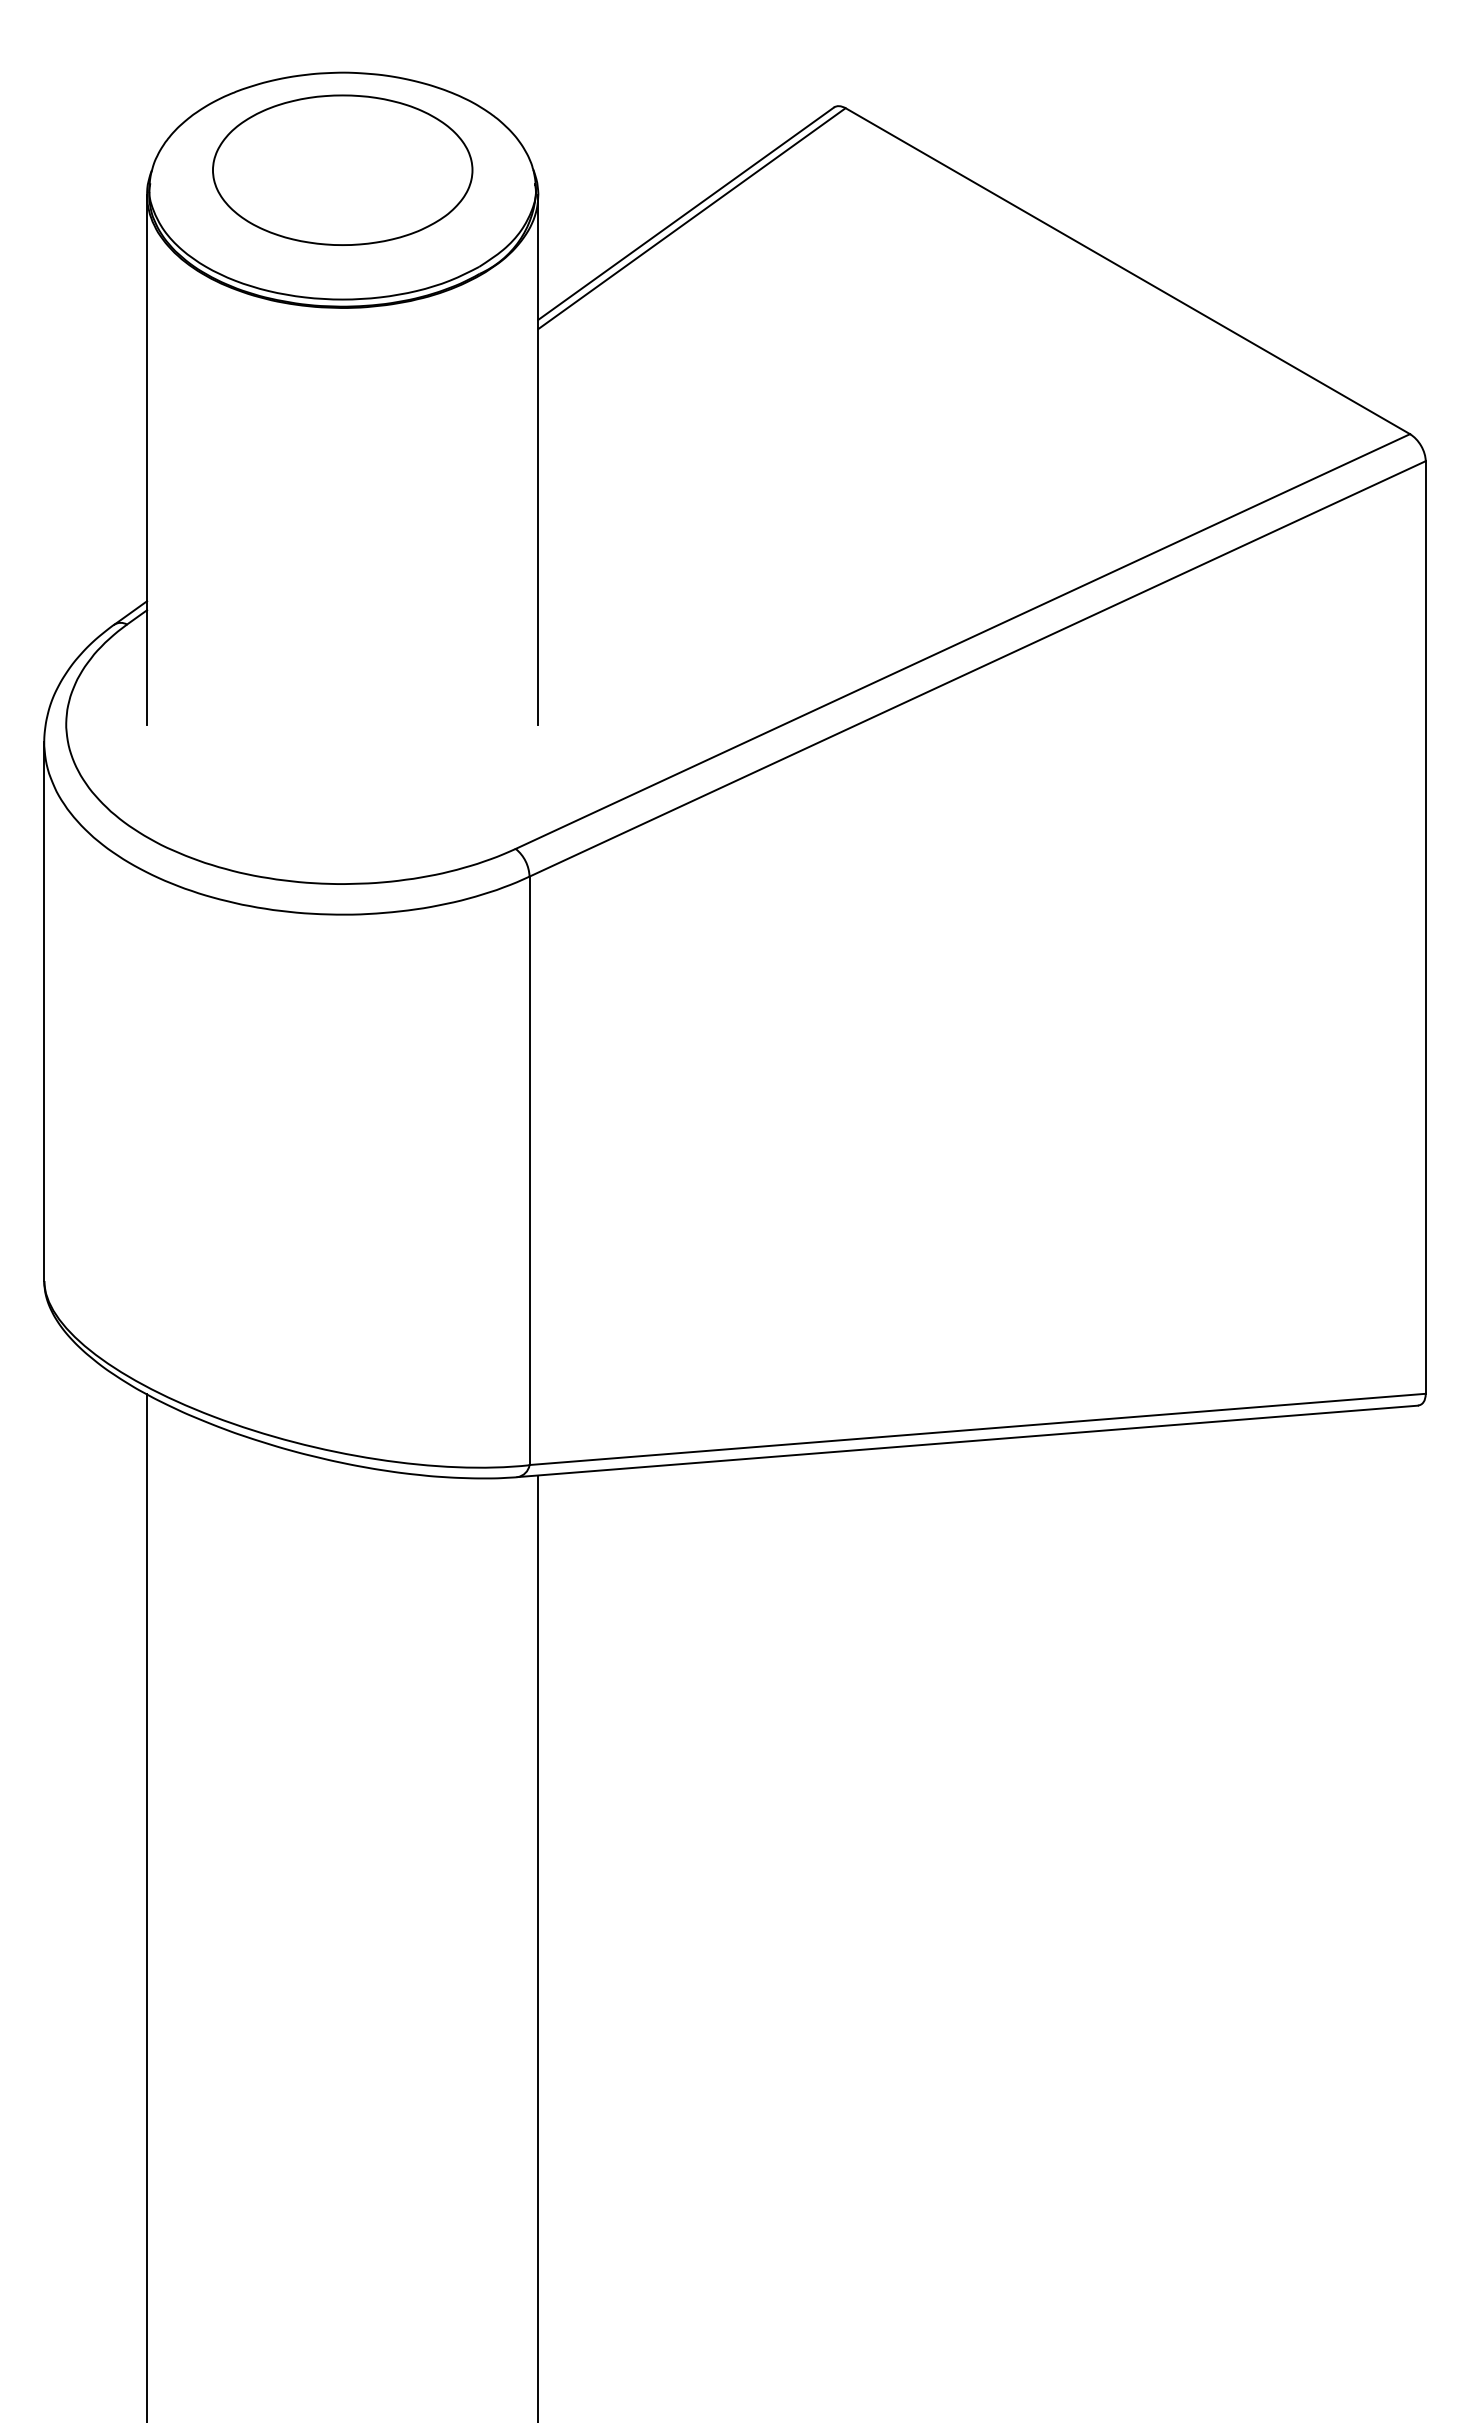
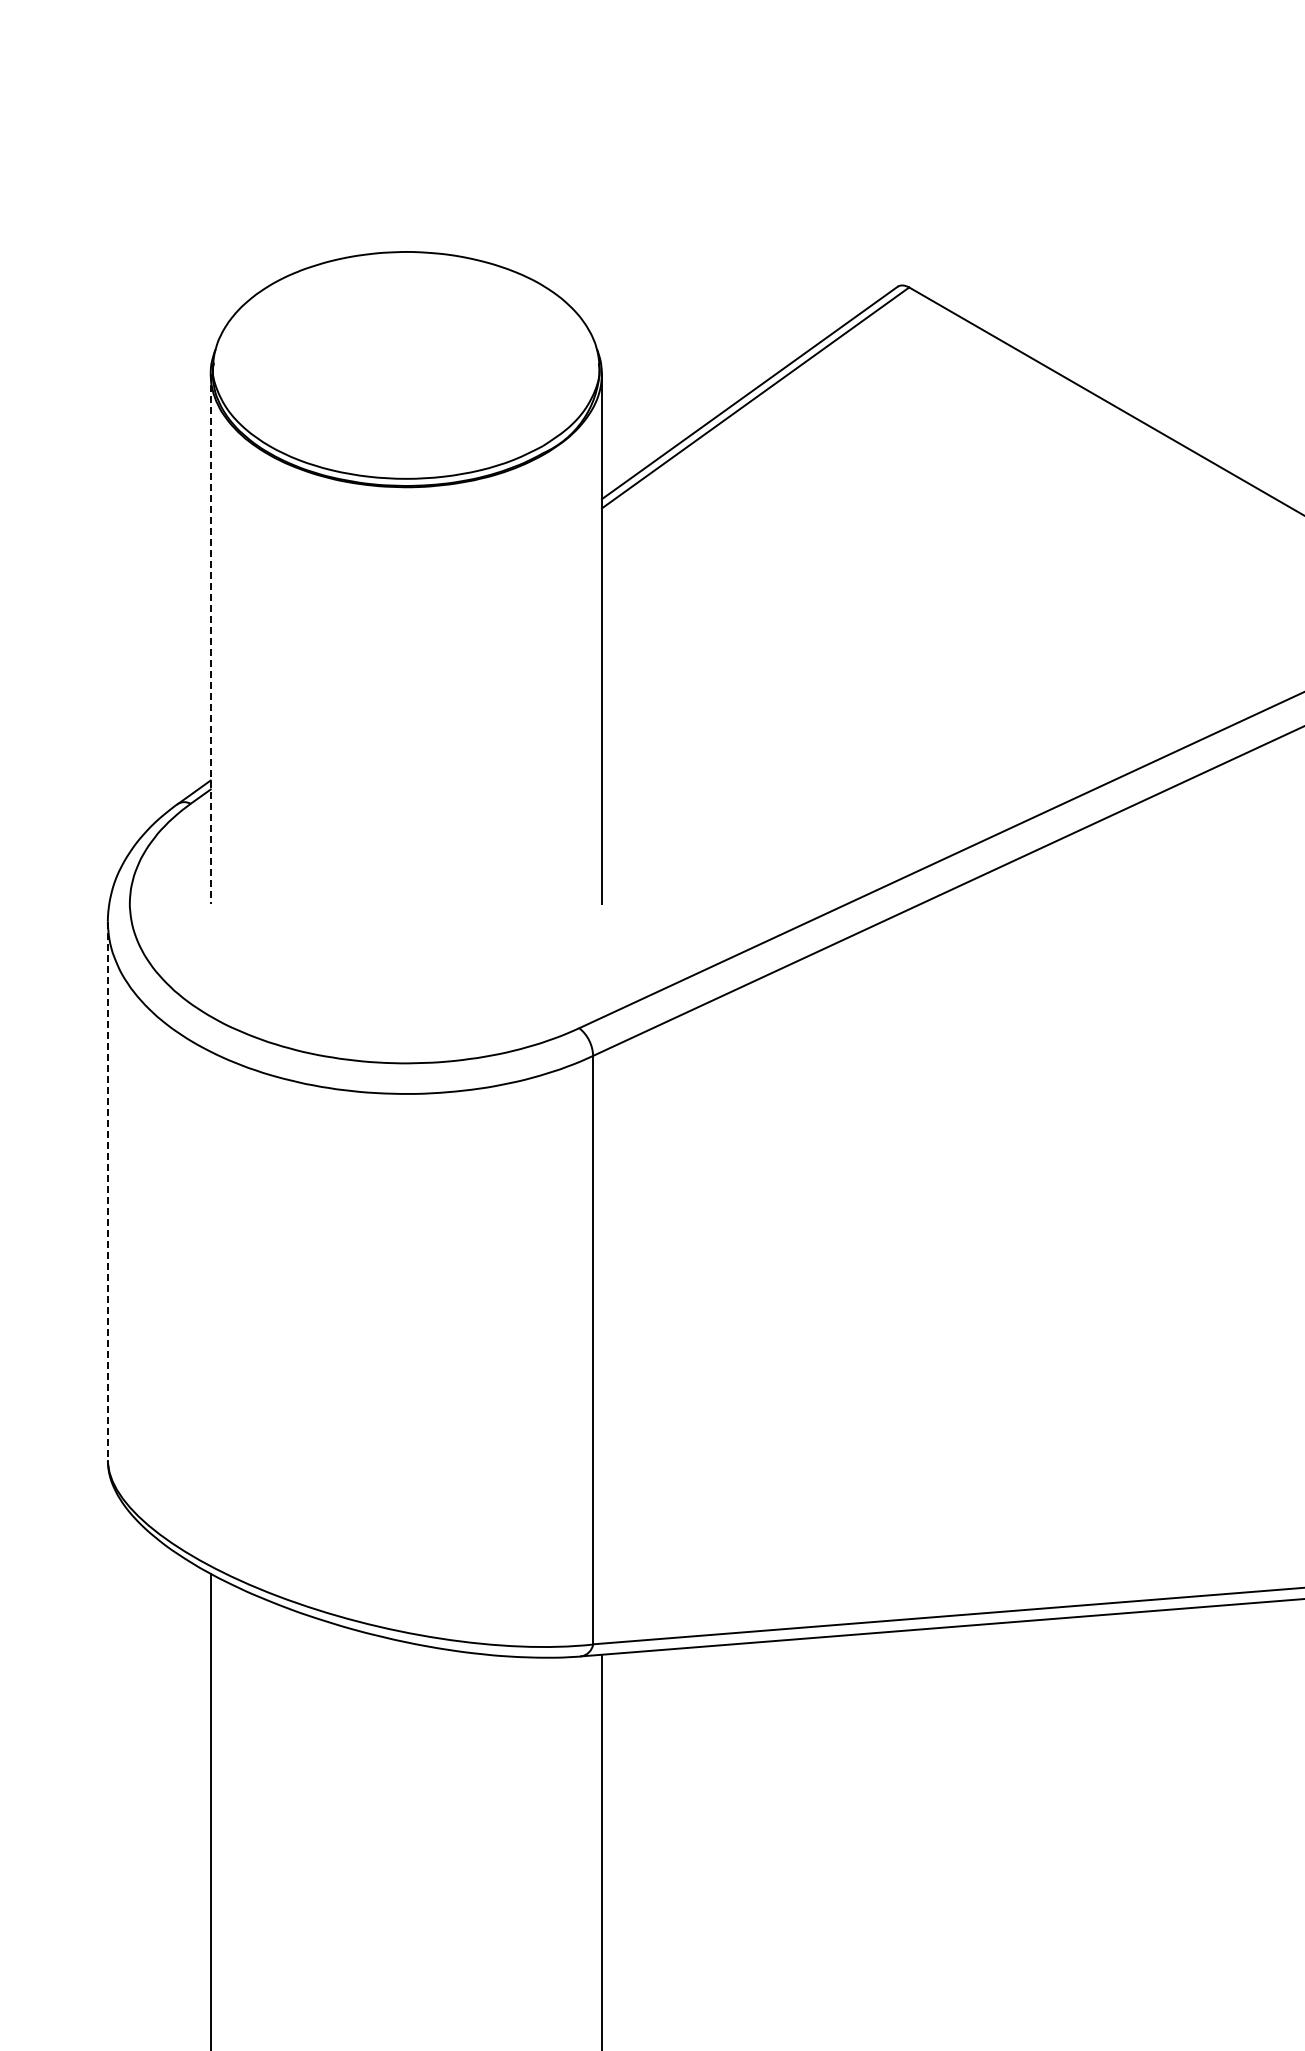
part: (342, 169) -> (406, 348), removed
line: (147, 459) -> (211, 638), solid -> dashed
line: (44, 1012) -> (108, 1191), solid -> dashed

